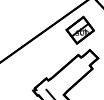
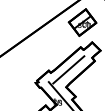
line: (66, 77) -> (68, 69), added

